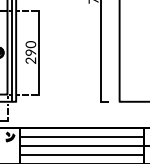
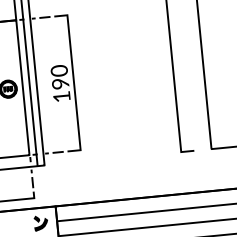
text: (30, 60) -> (61, 96), 290 -> 190

